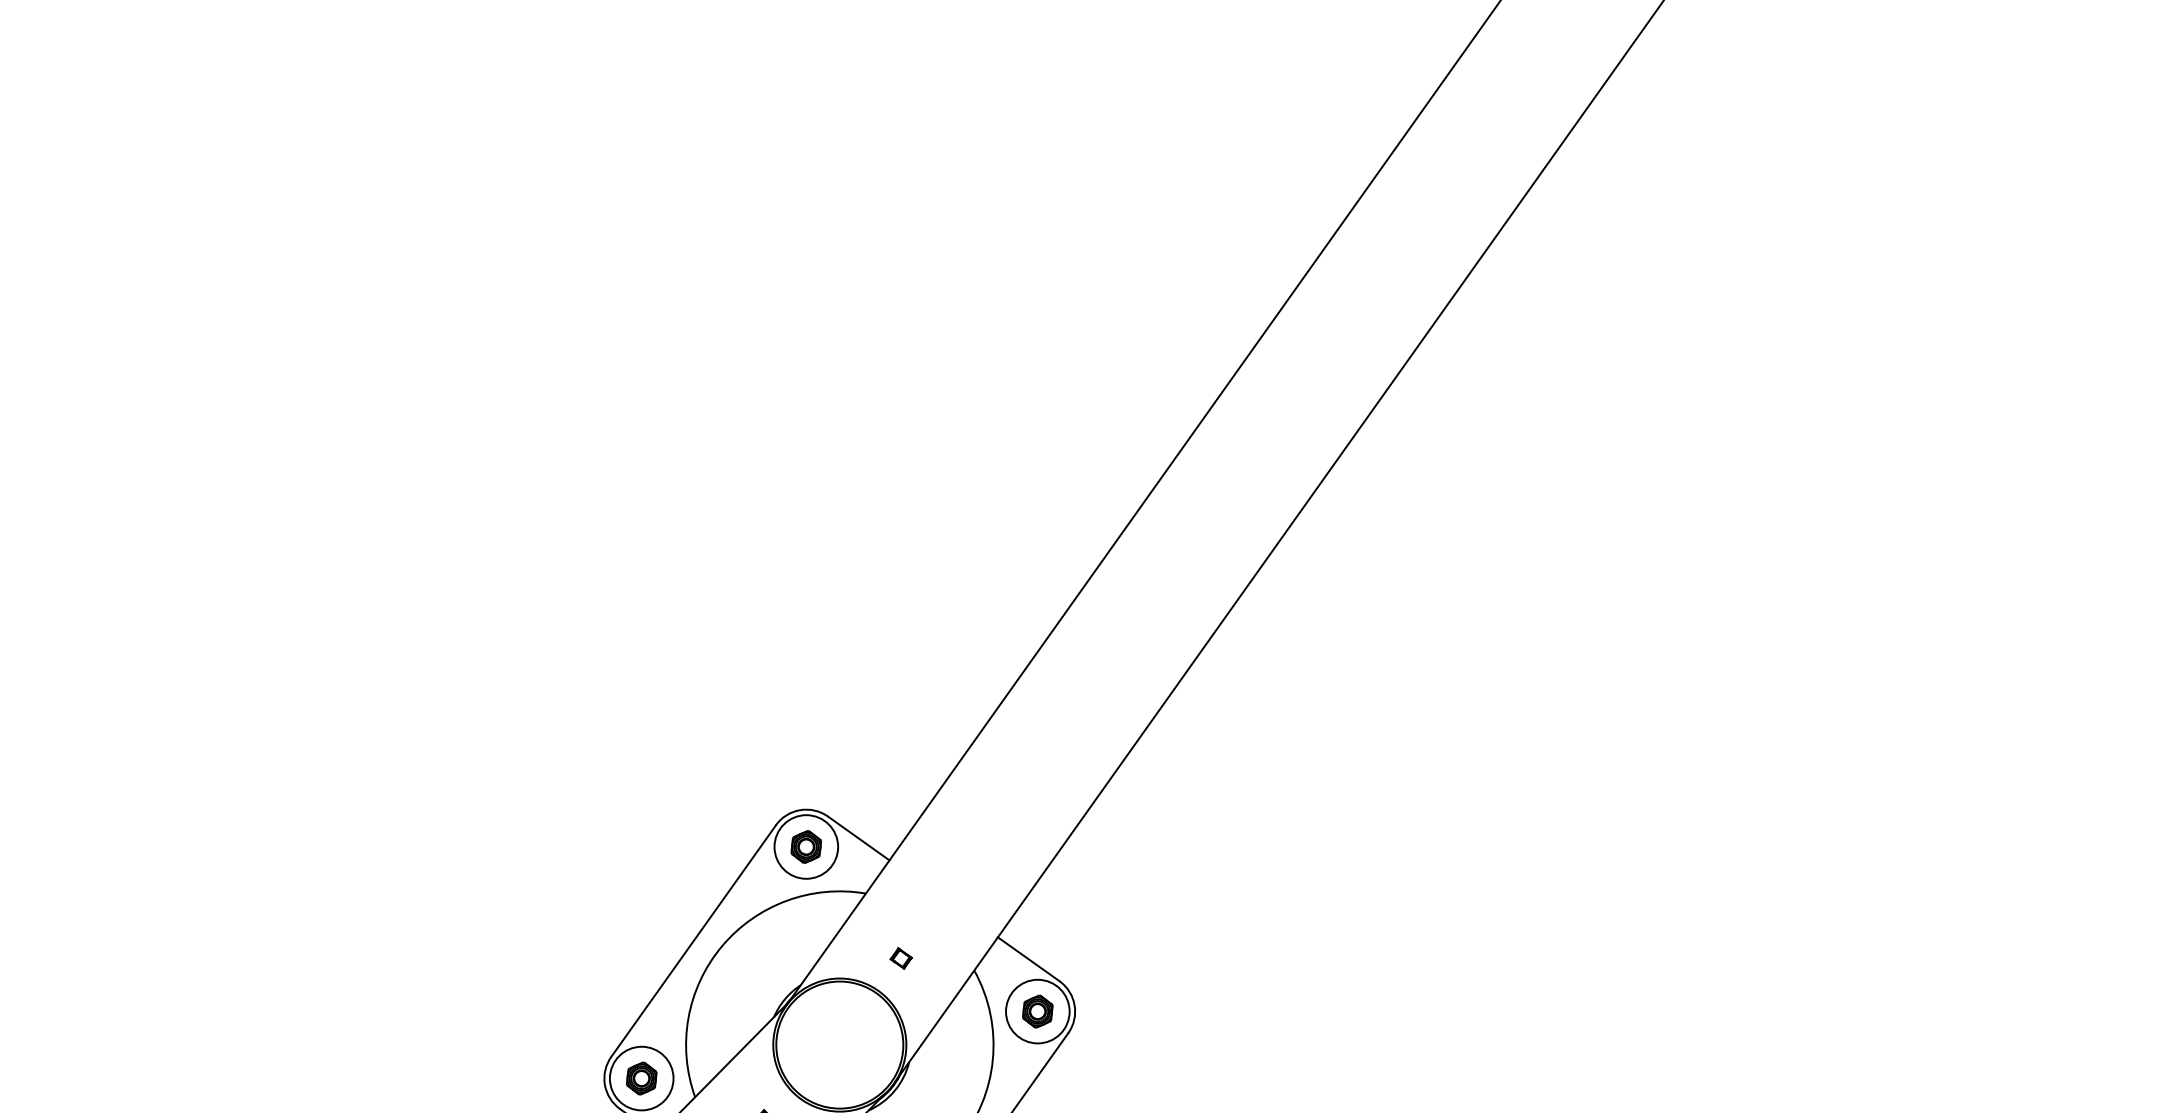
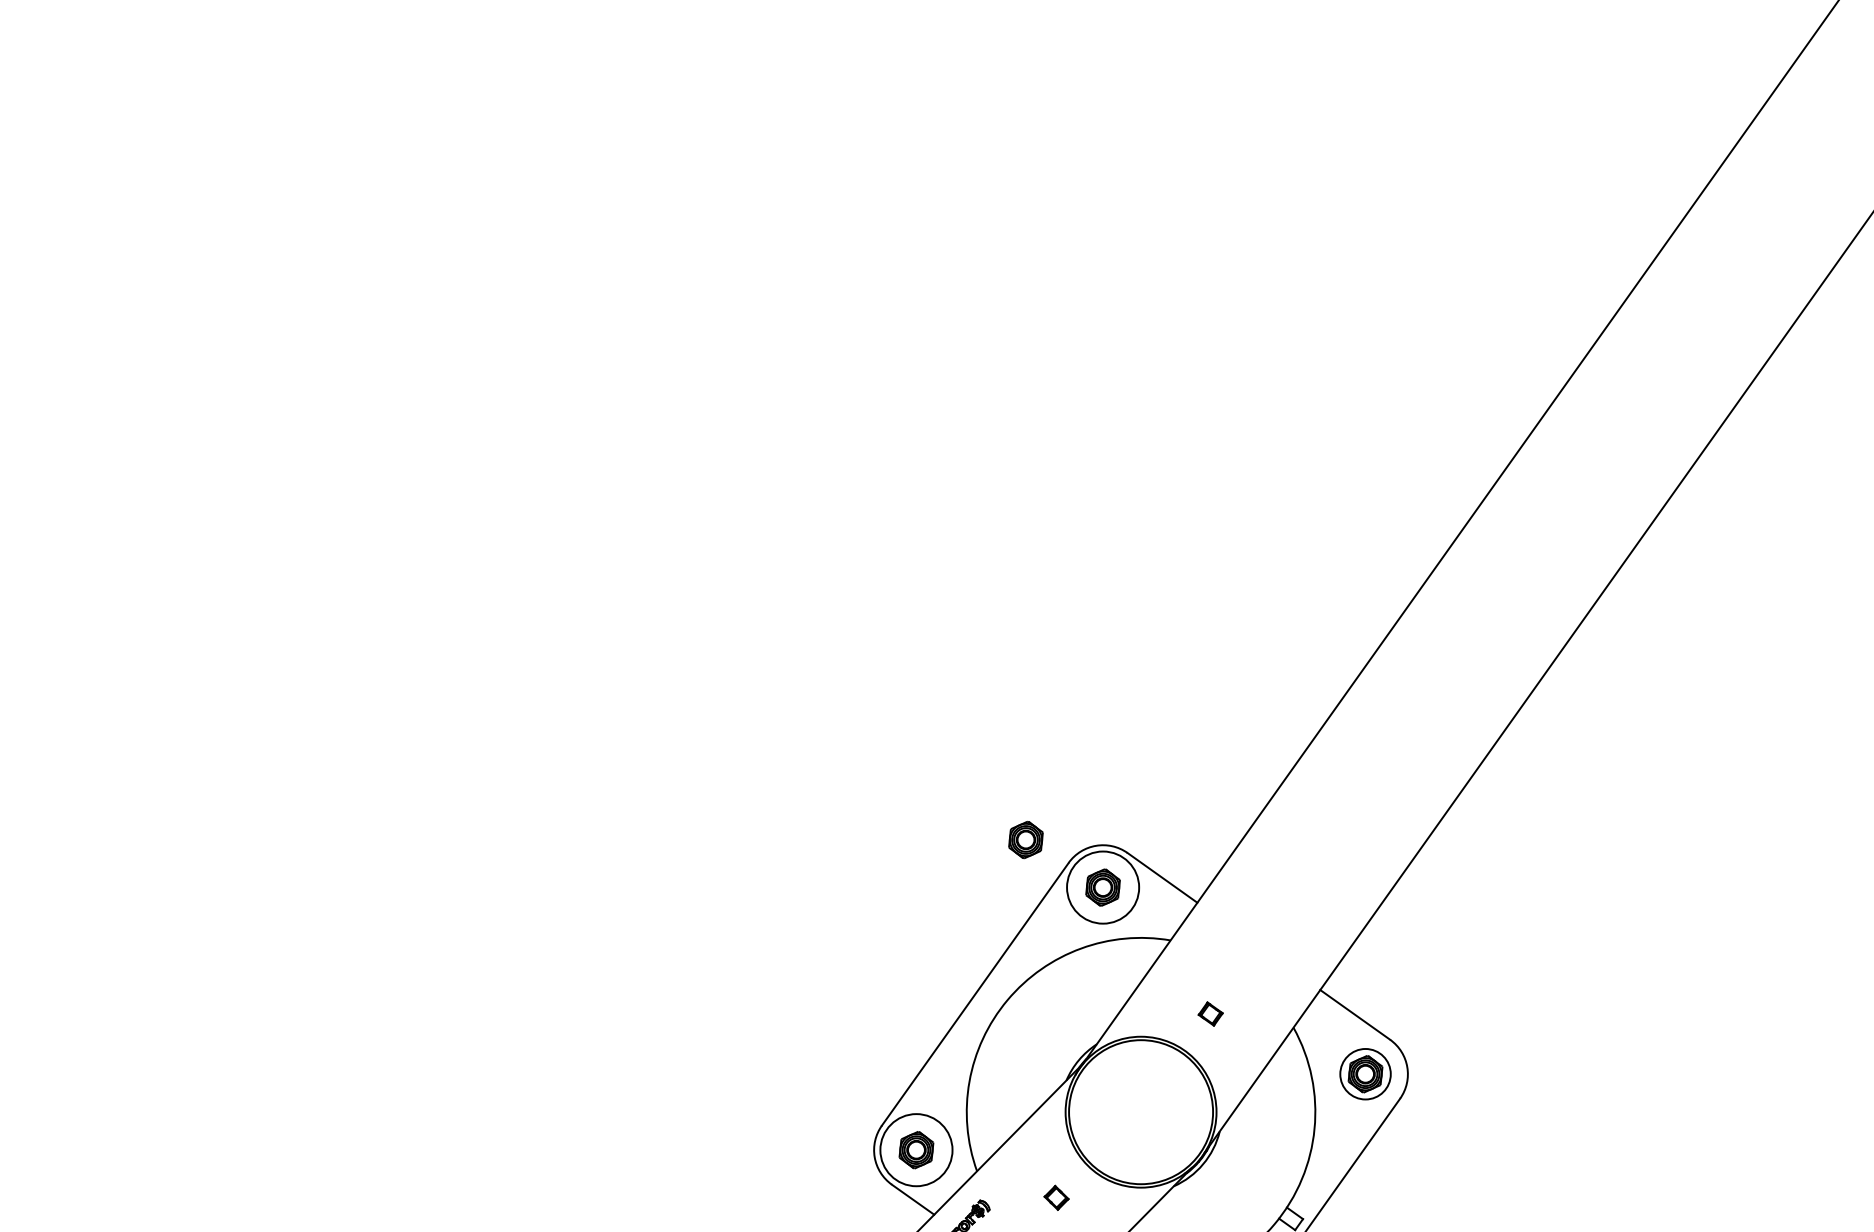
part: (738, 804) -> (1026, 839), added
circle: (1037, 1011) -> (1365, 1074), size x0.7

